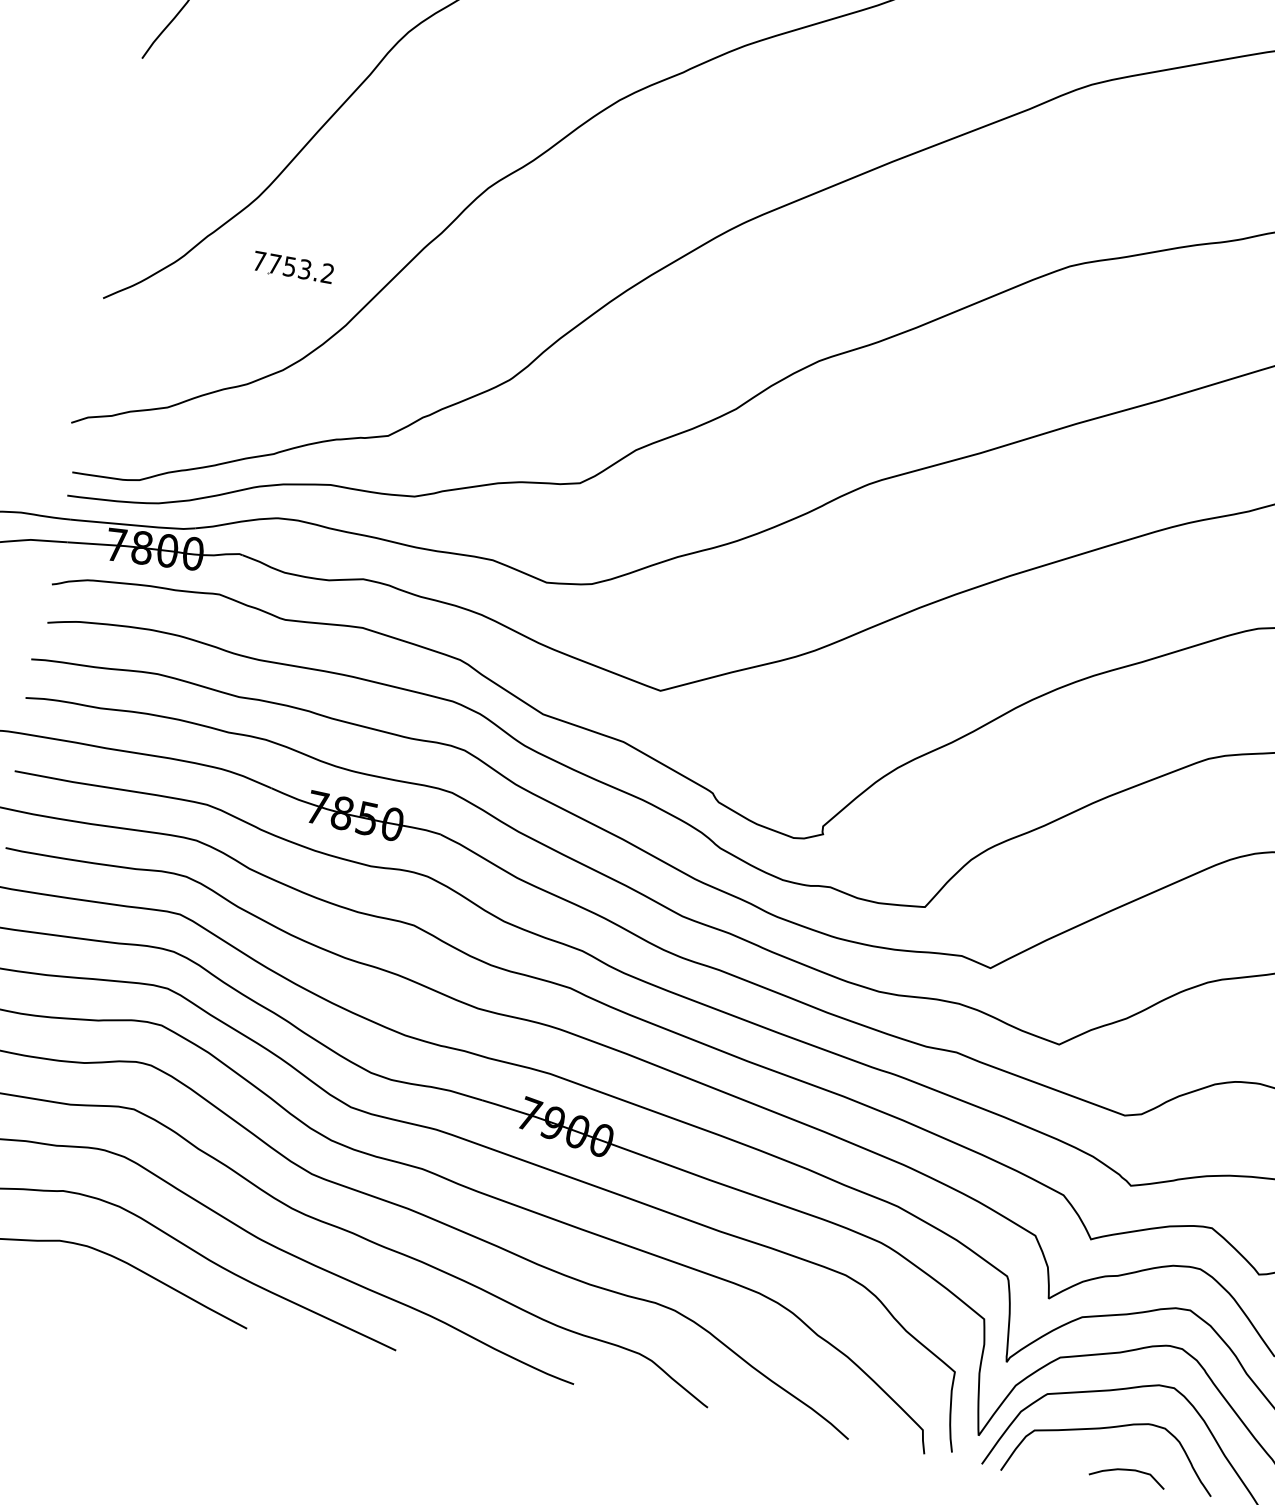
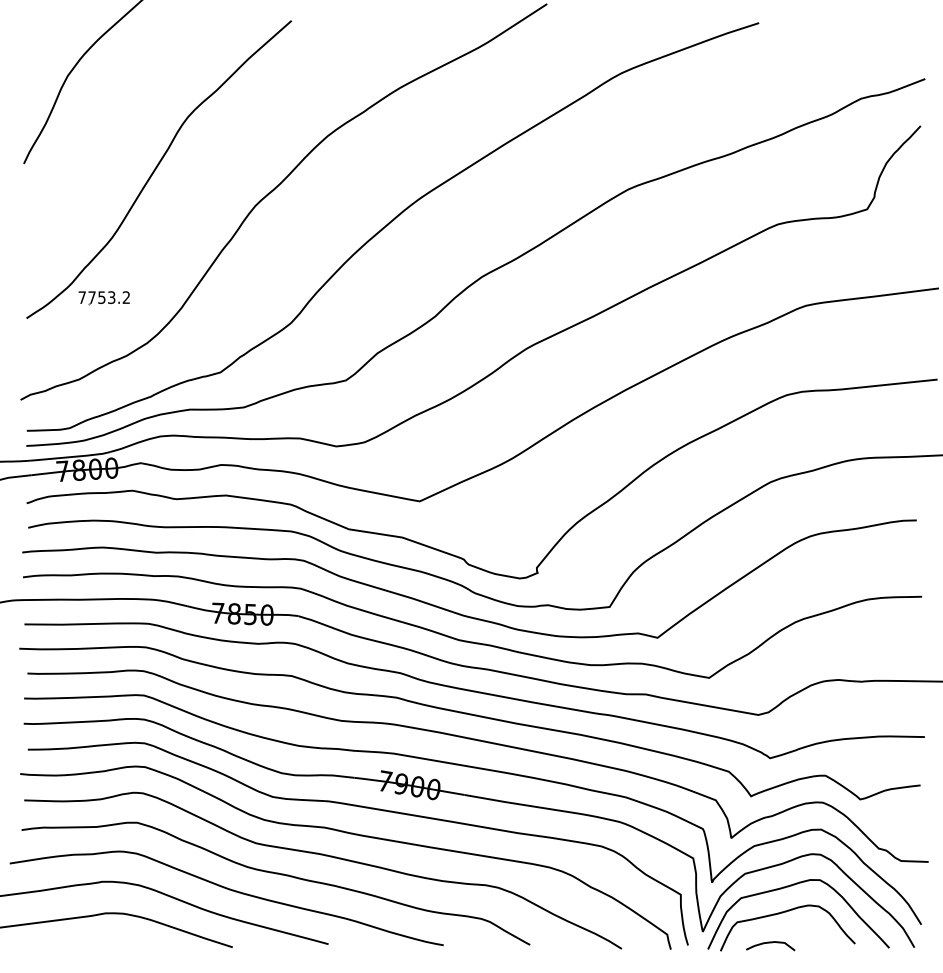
part: (292, 268) -> (103, 298), moved
curve: (1128, 1471) -> (770, 943), moved

